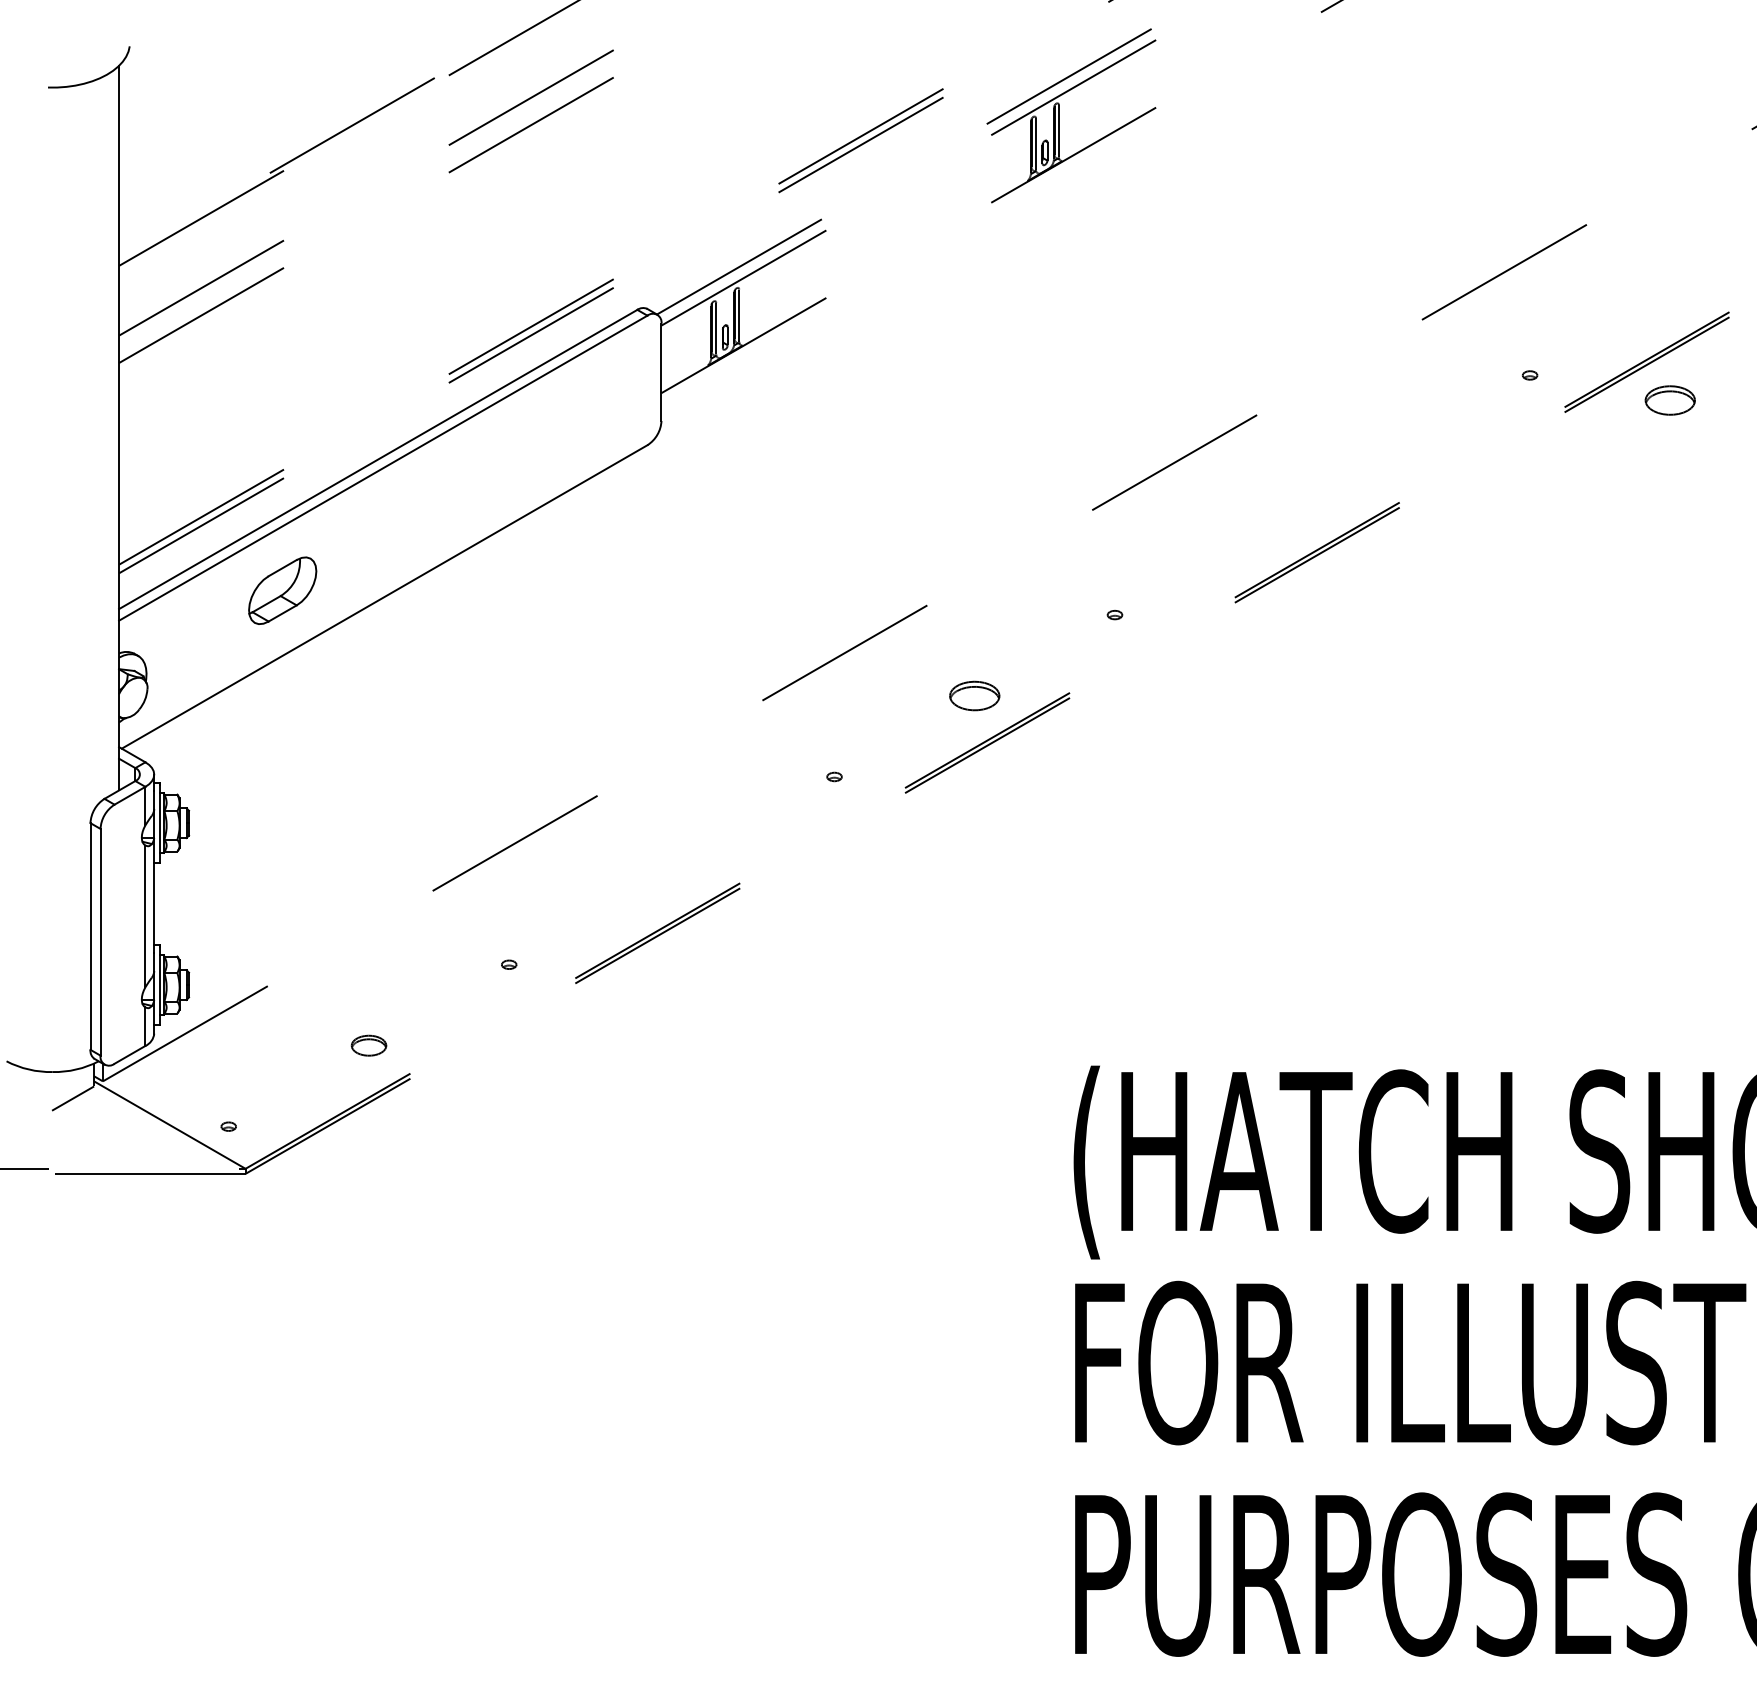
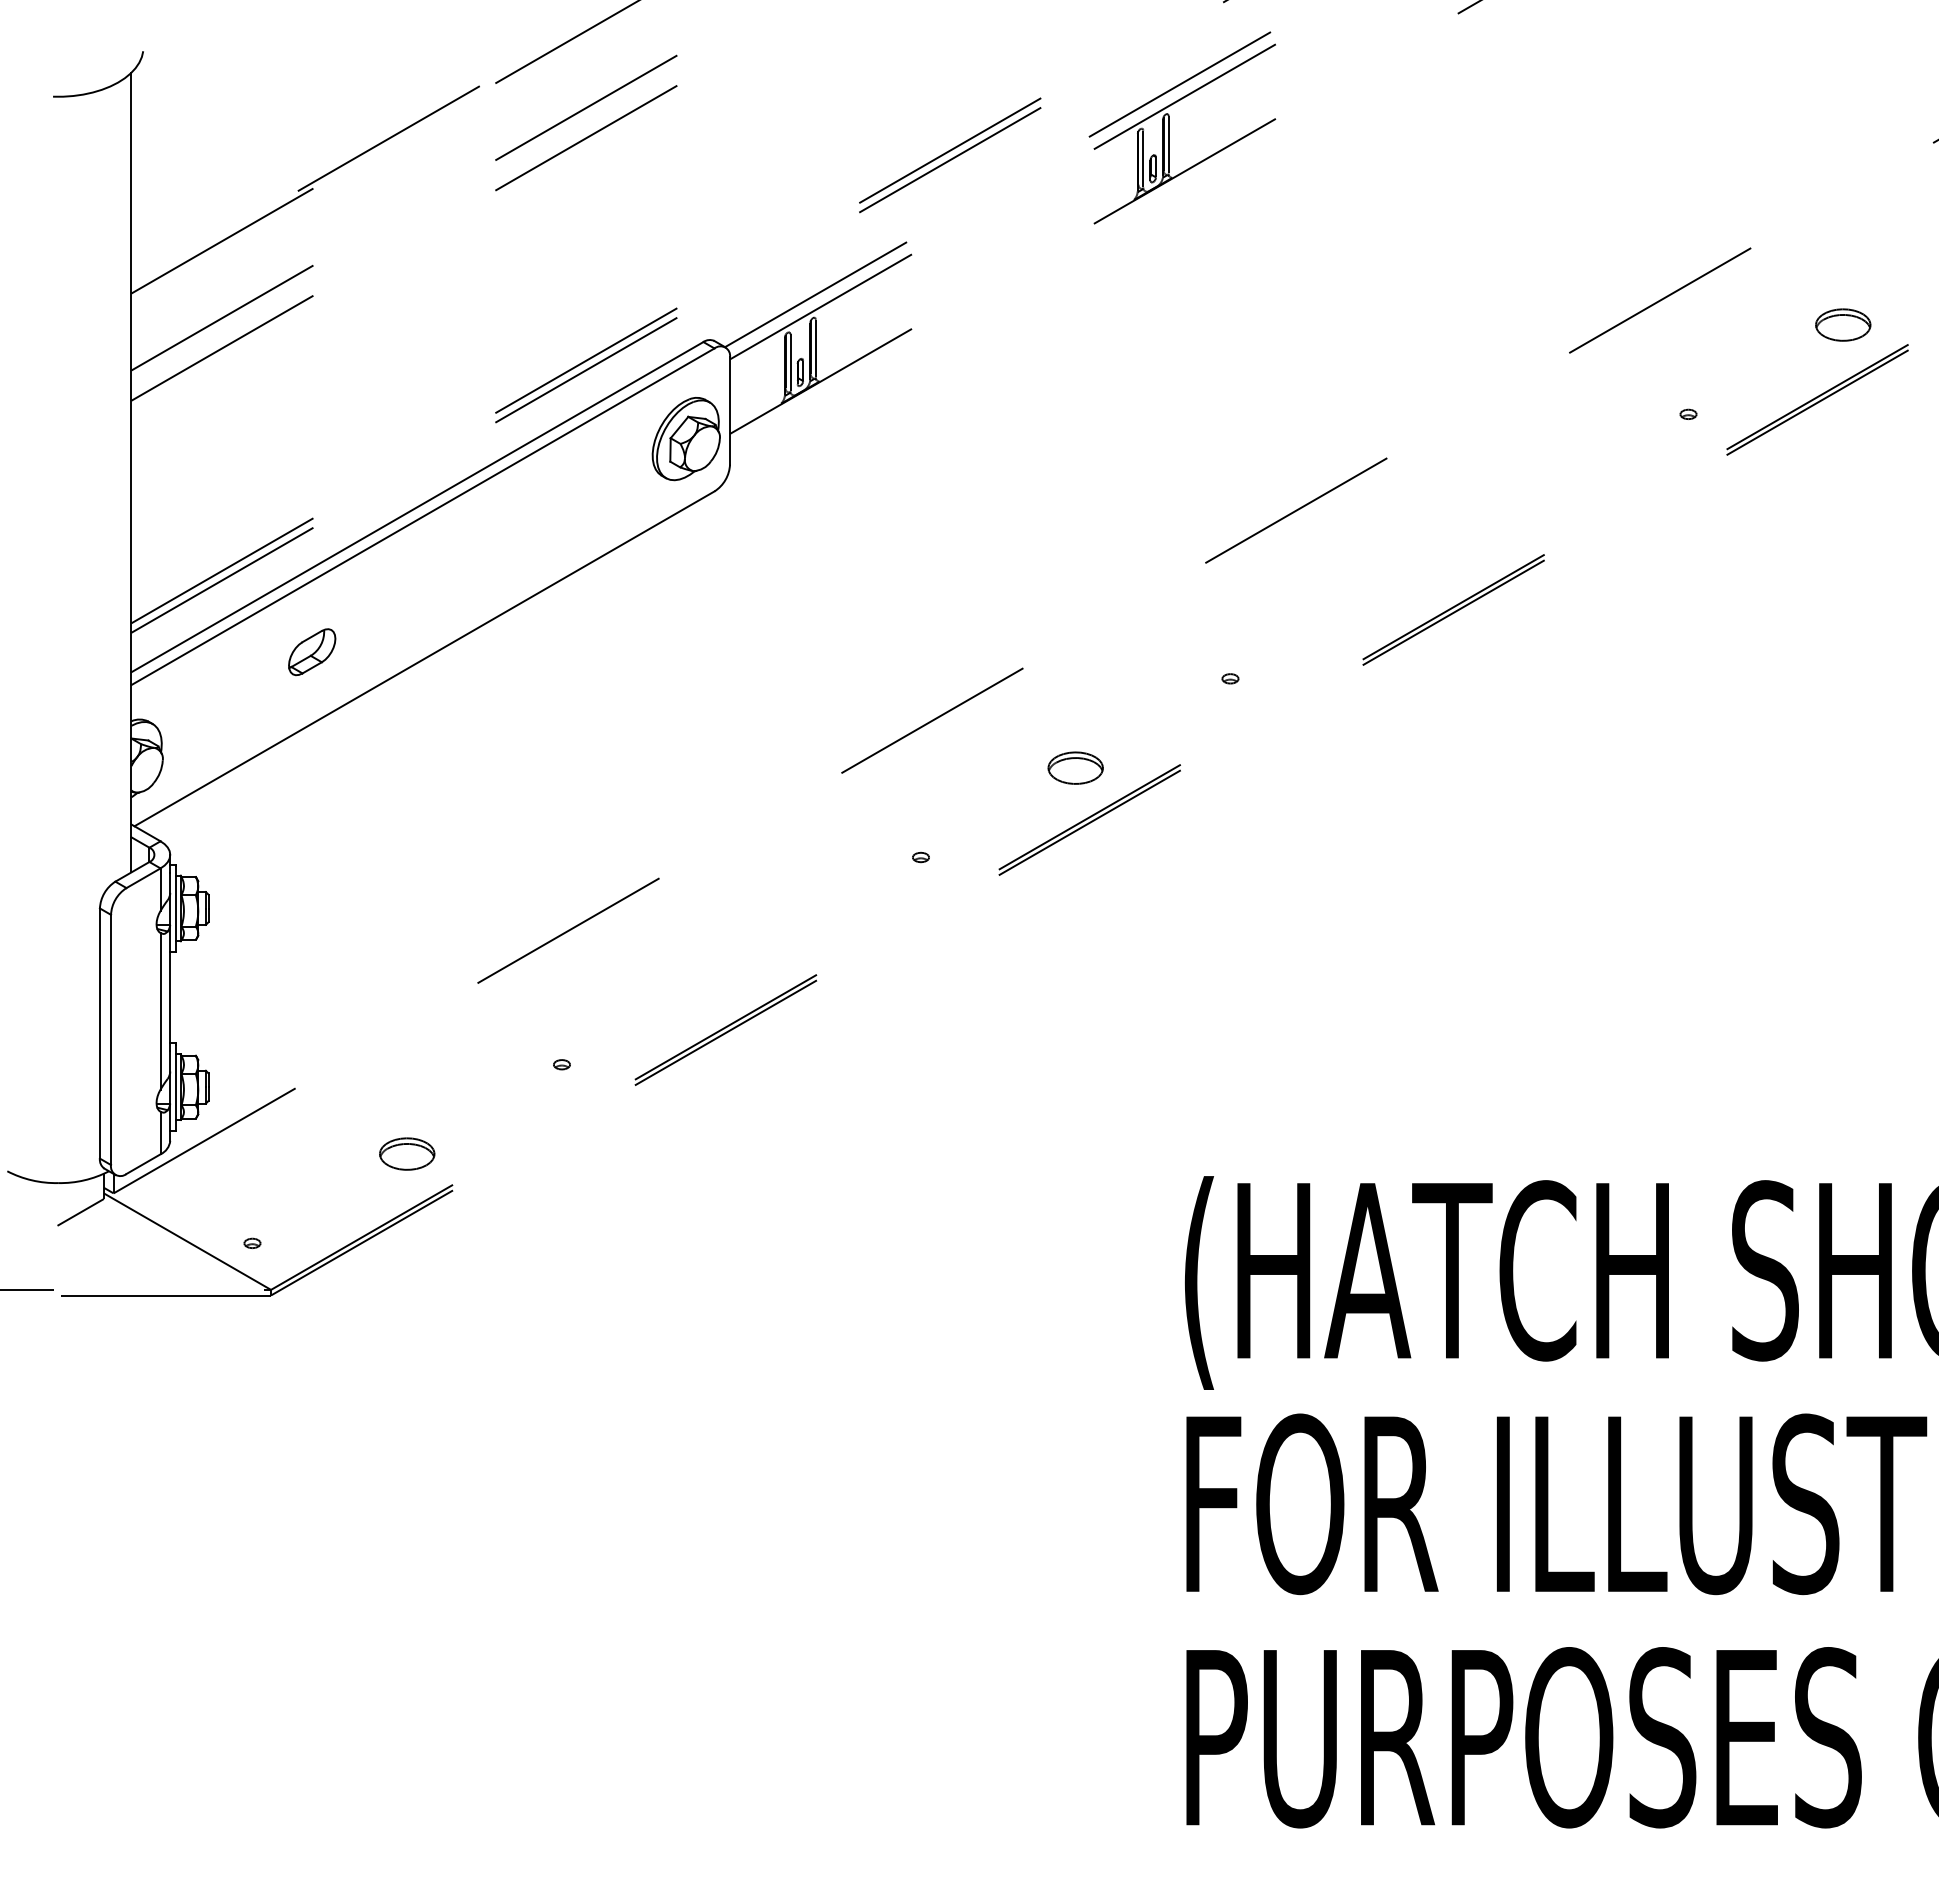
part: (621, 398) -> (685, 439), added
part: (1670, 399) -> (1843, 324), moved
part: (283, 591) -> (312, 652), size x0.62
part: (369, 1045) -> (407, 1153), size x1.43

